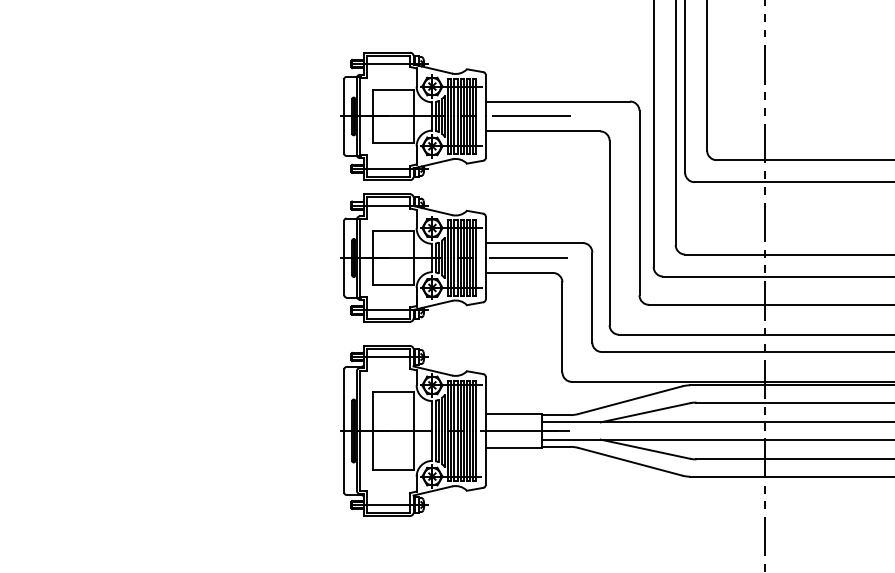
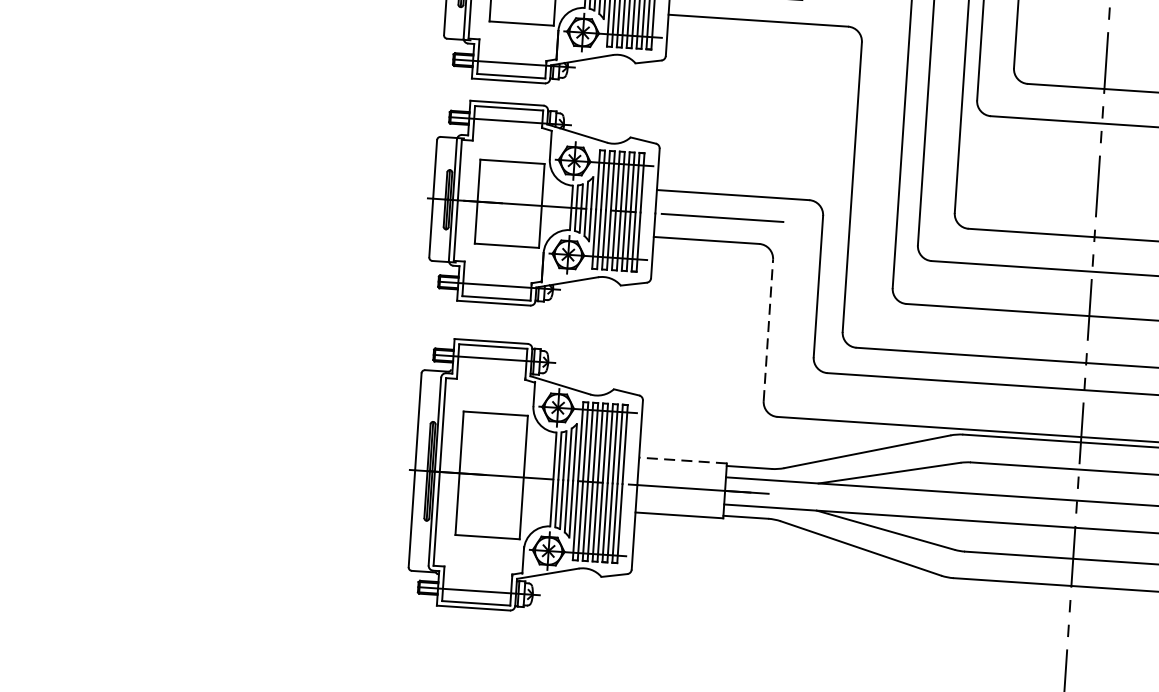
line: (562, 326) -> (768, 329), solid -> dashed
line: (513, 413) -> (682, 460), solid -> dashed

